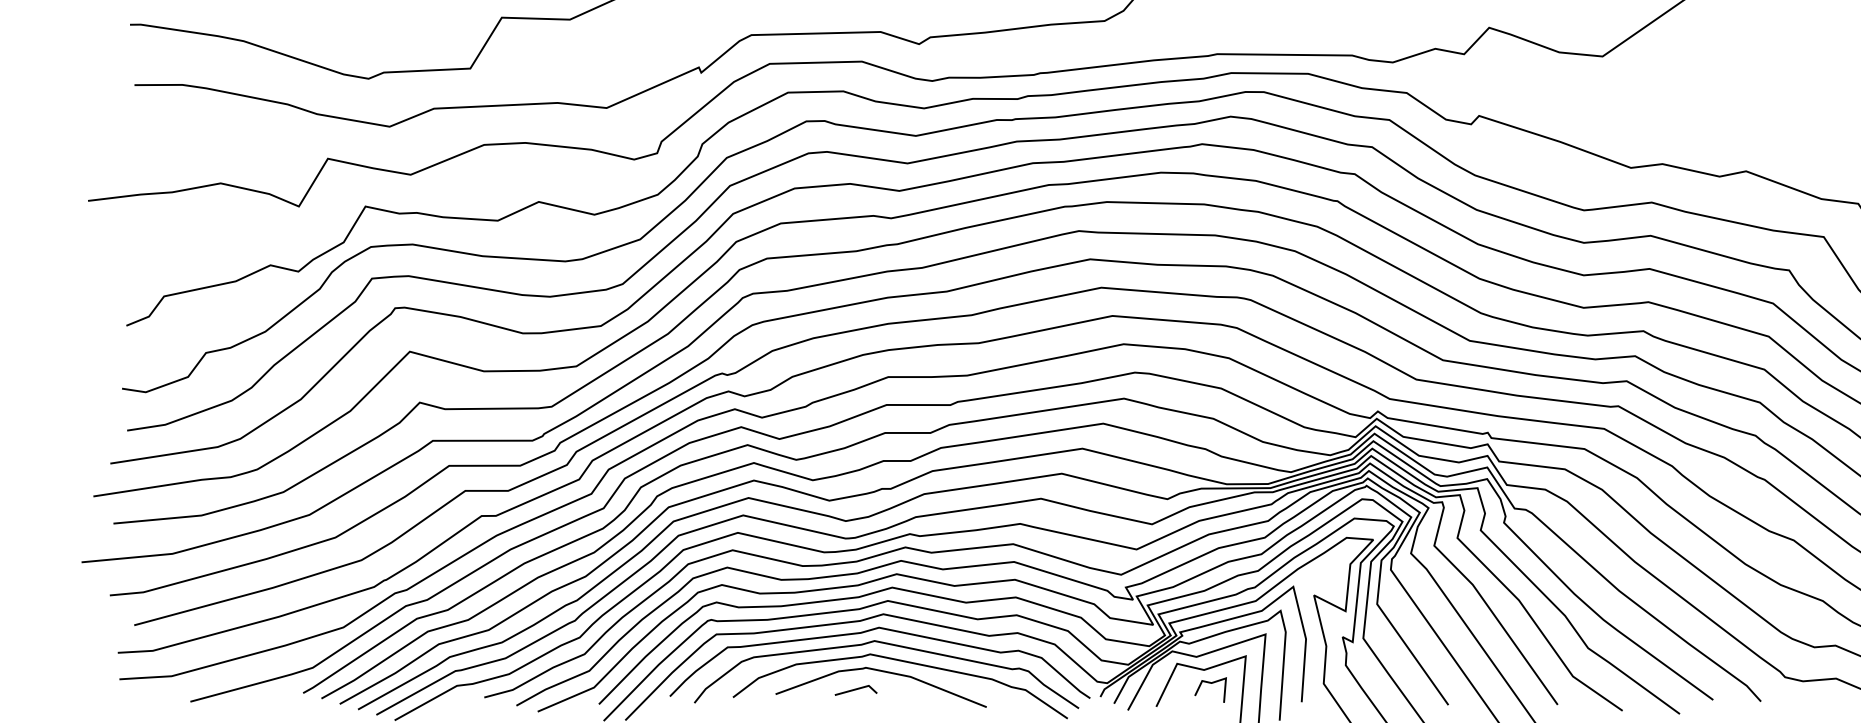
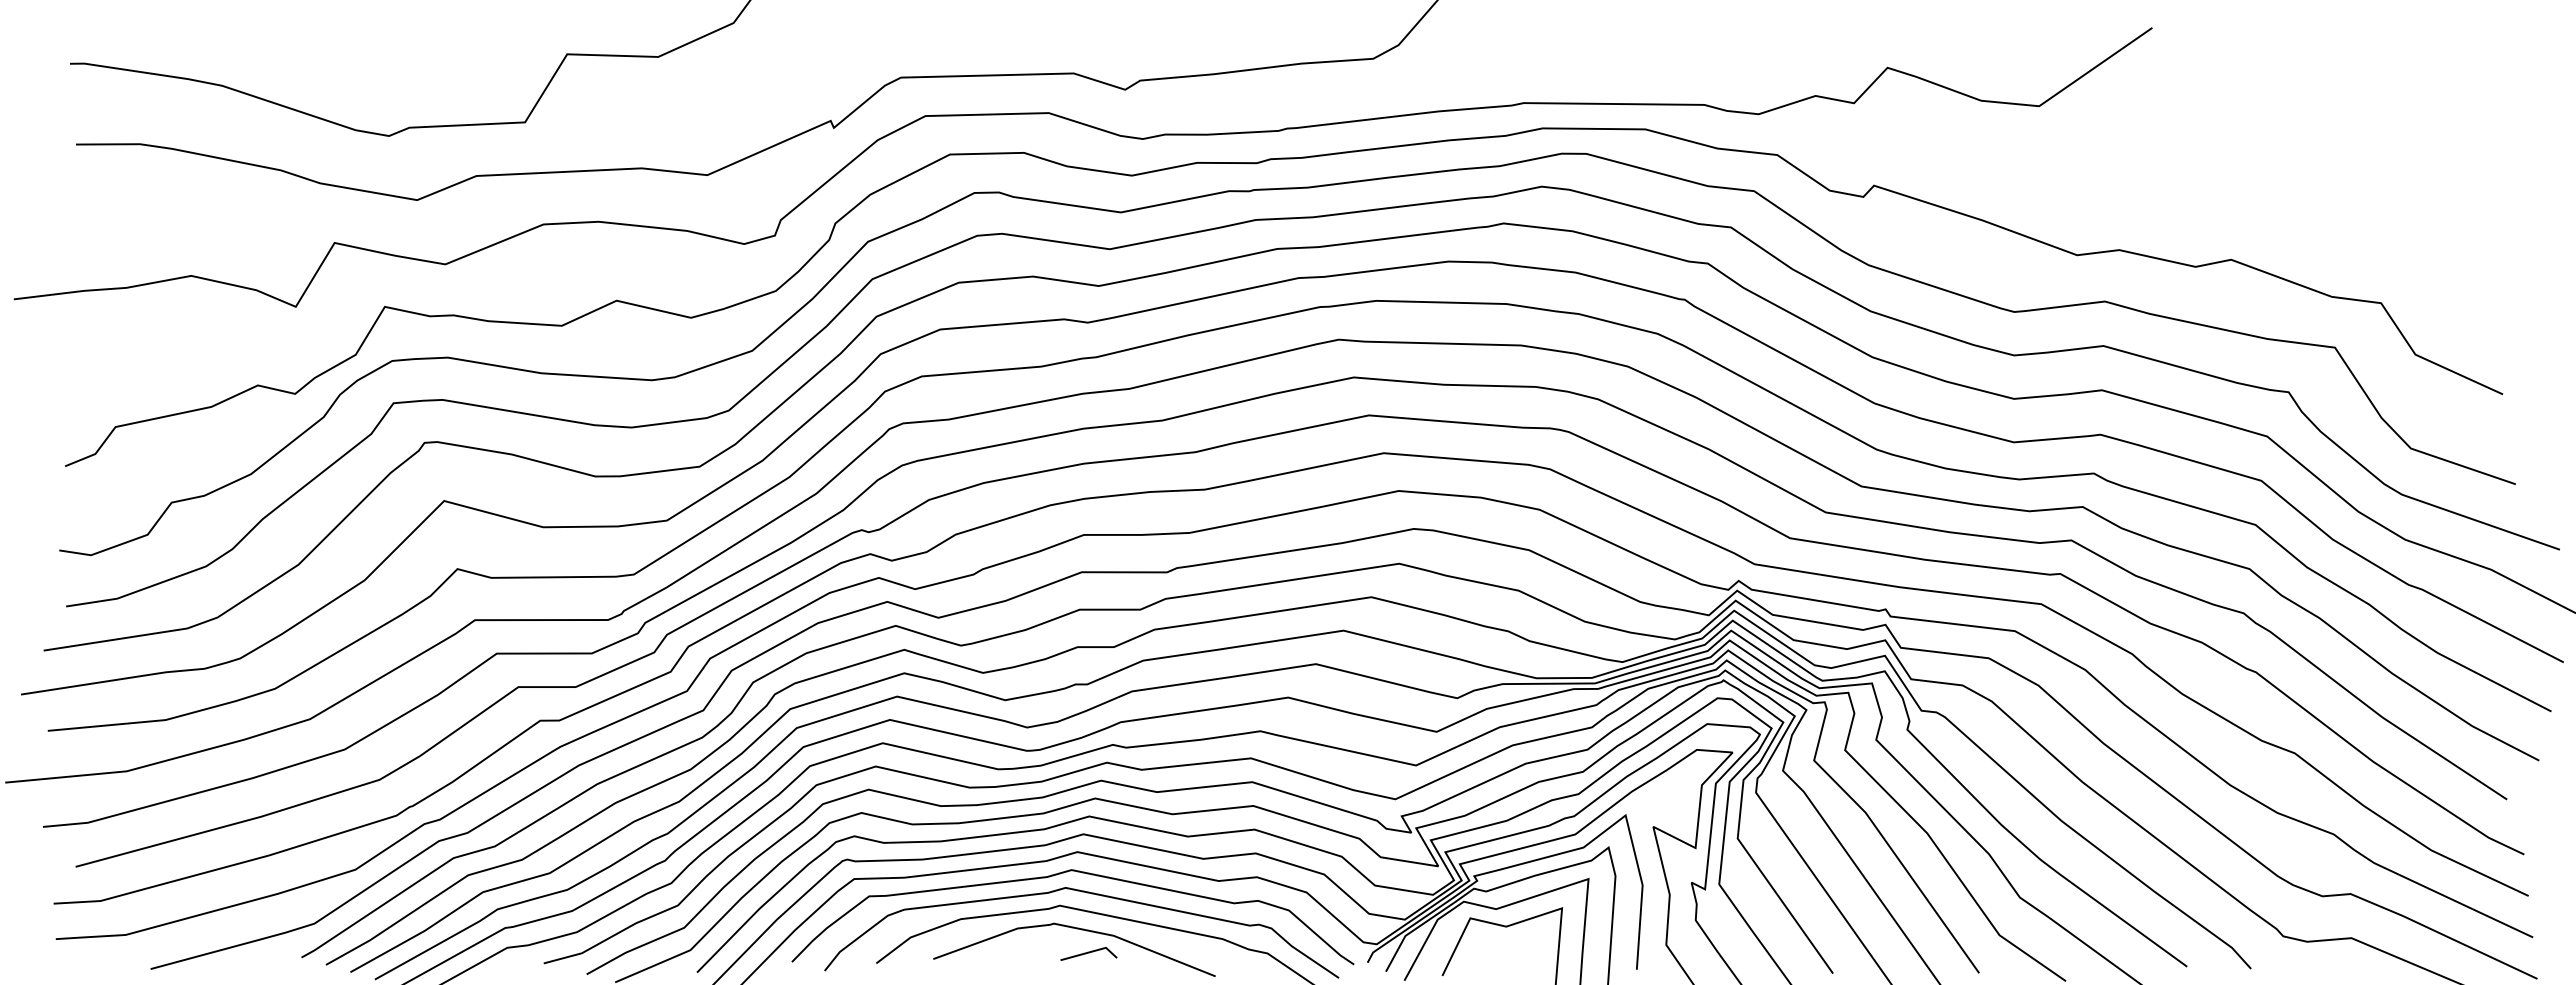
line: (1210, 683) -> (1514, 944), removed
line: (855, 690) -> (1088, 953), moved

